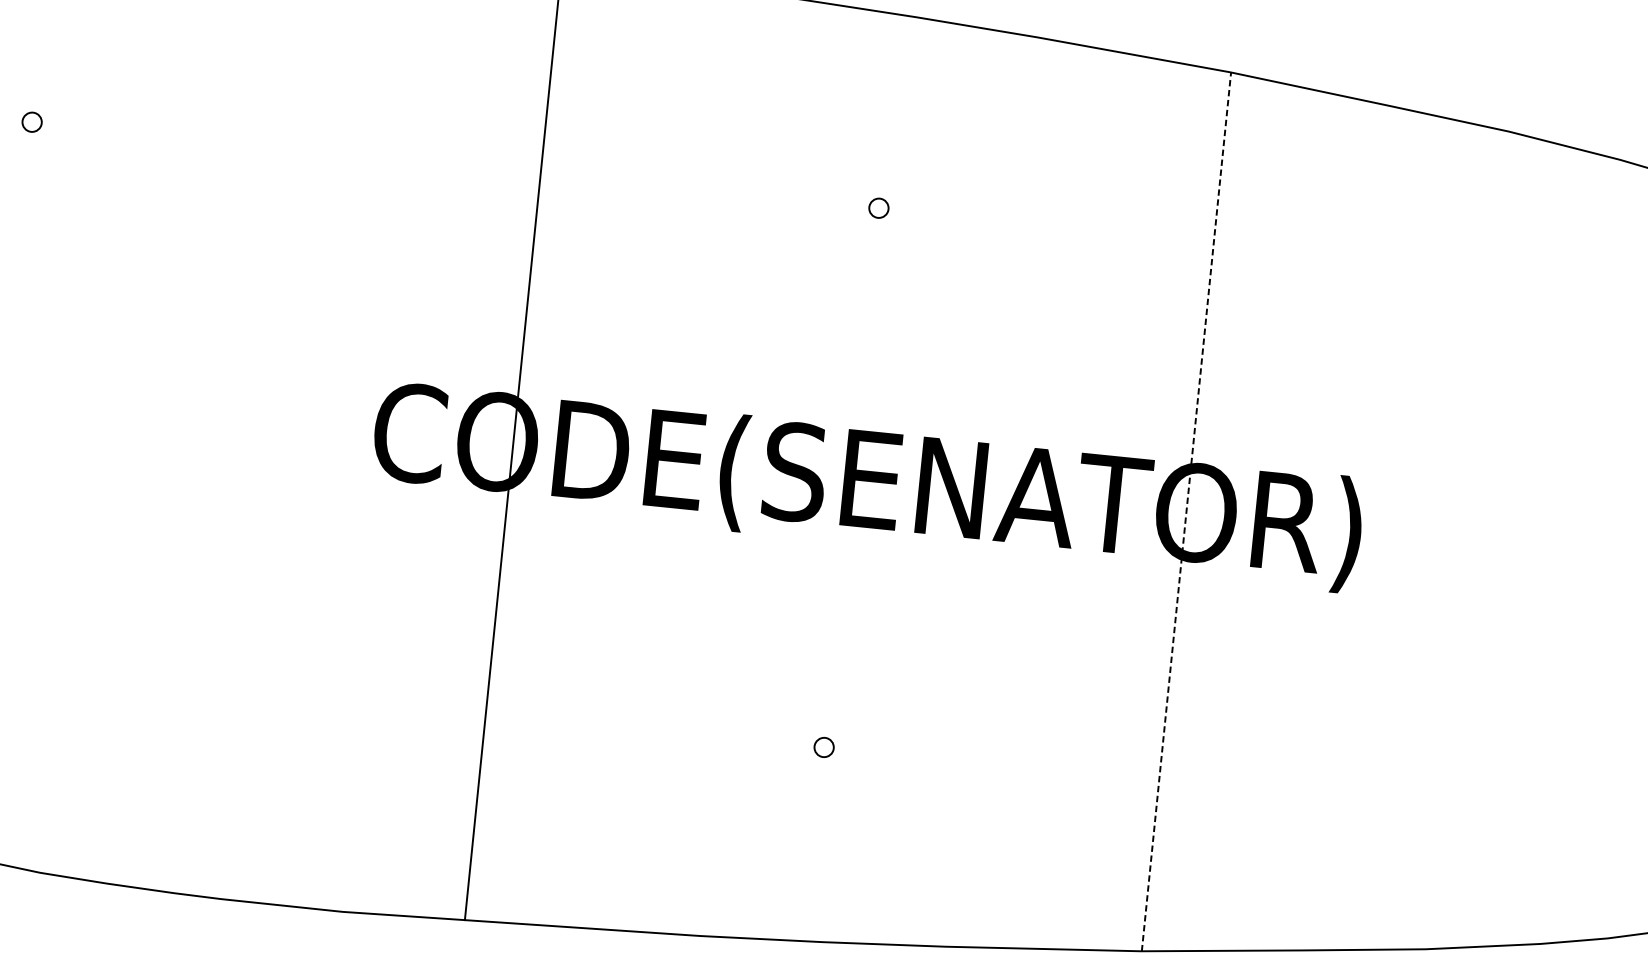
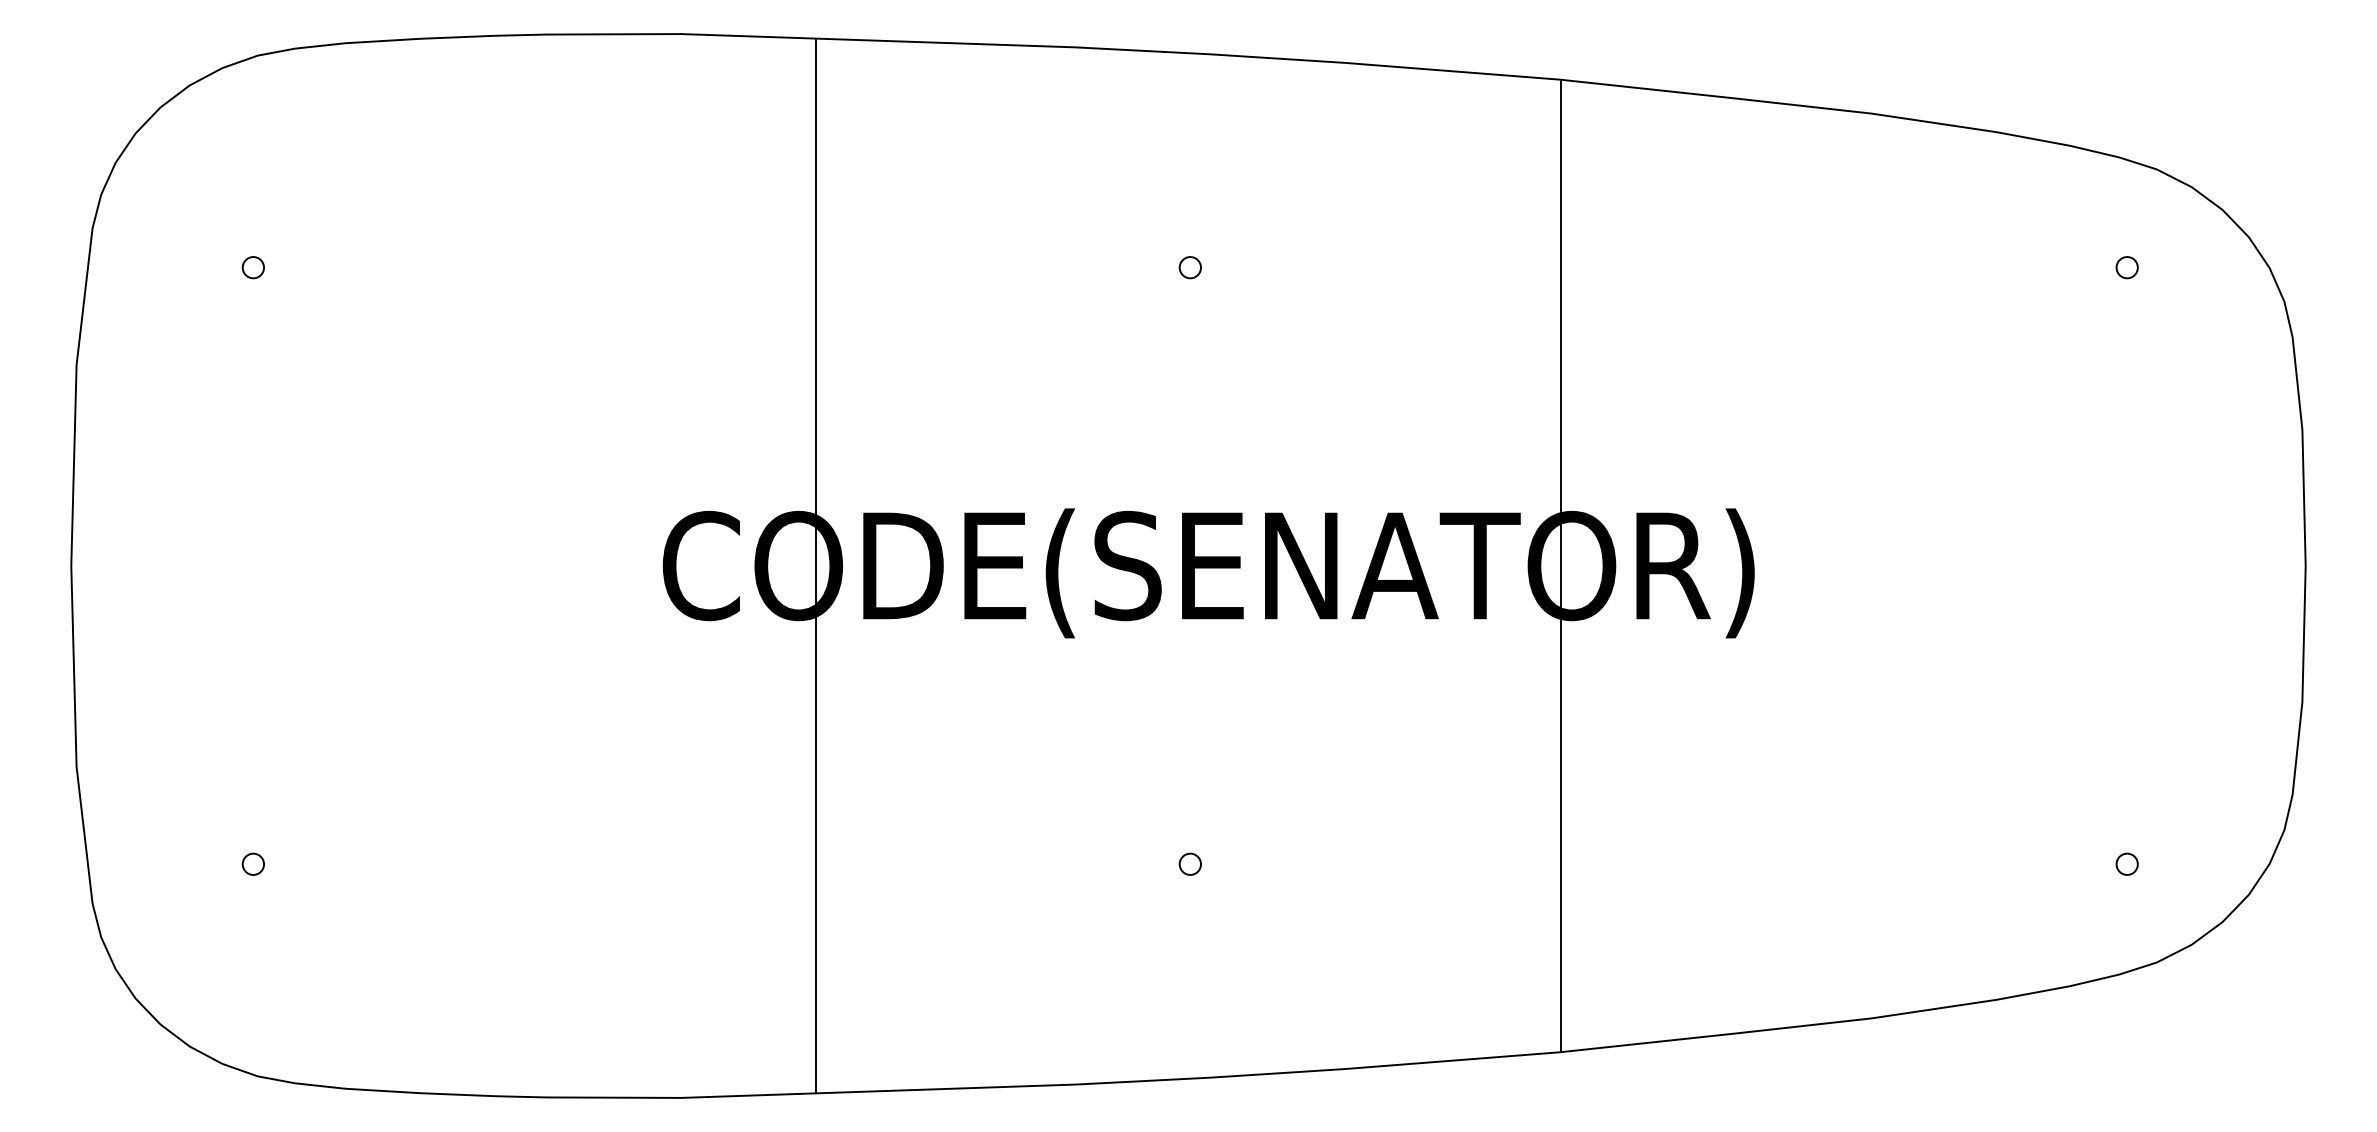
line: (1186, 511) -> (1560, 565), dashed -> solid

